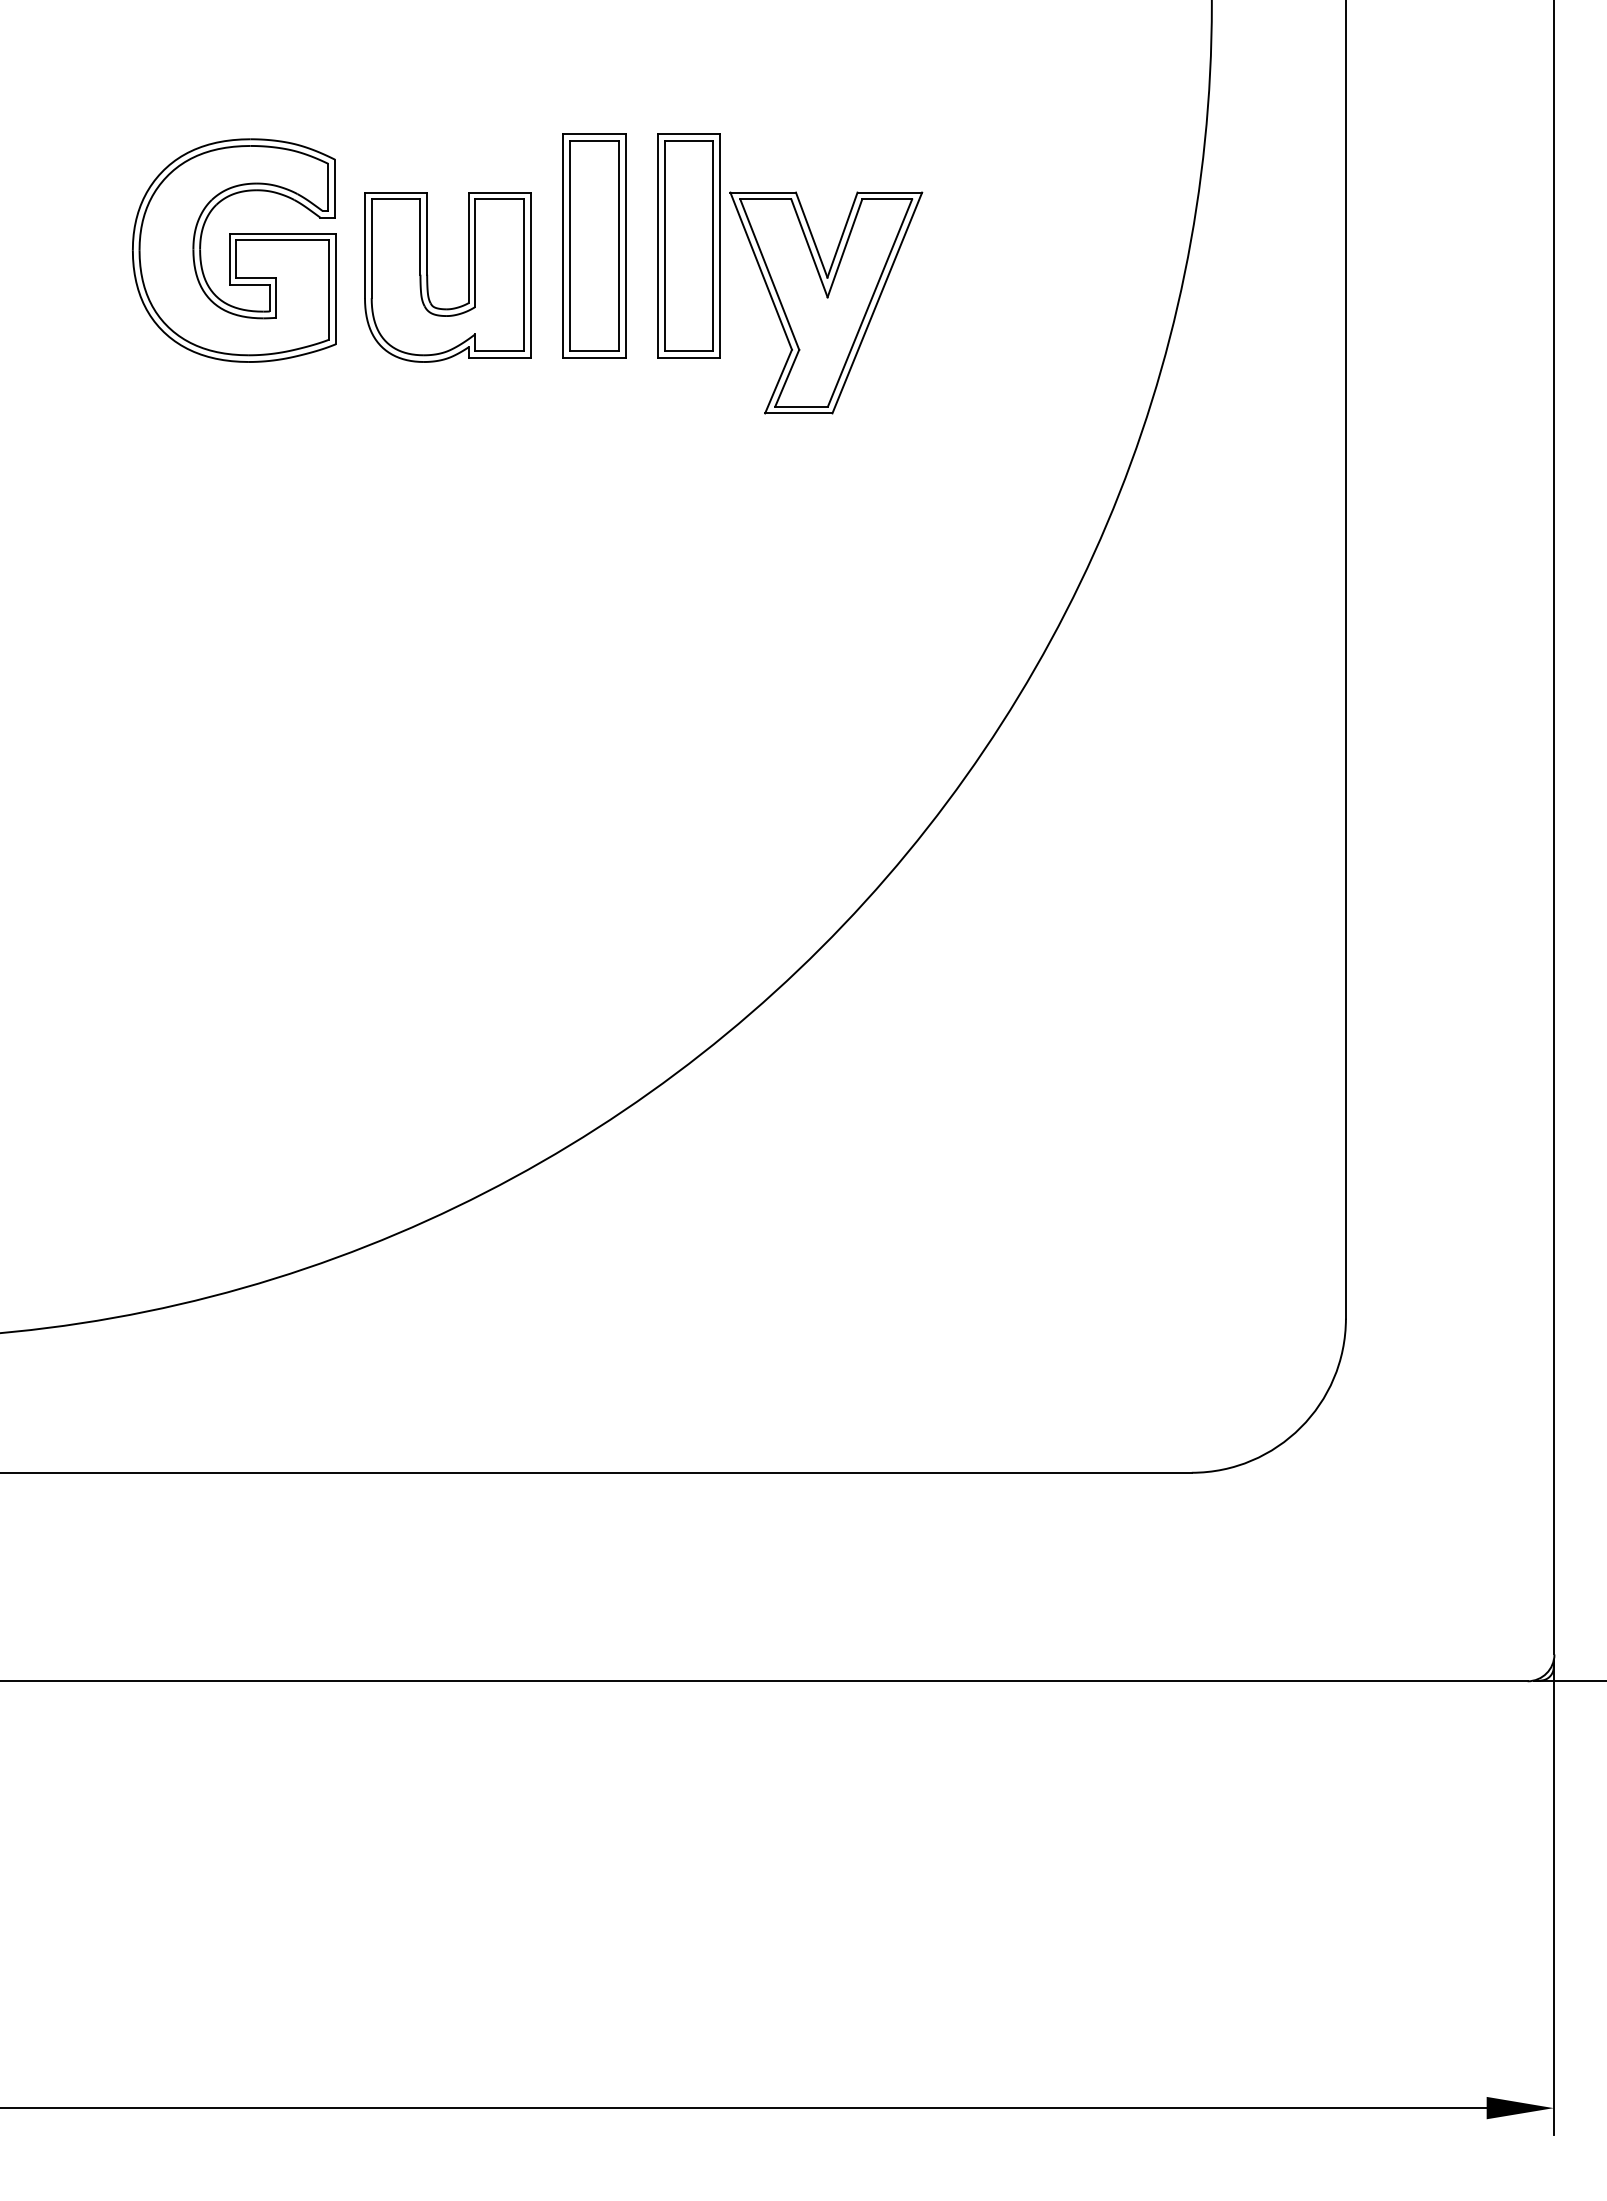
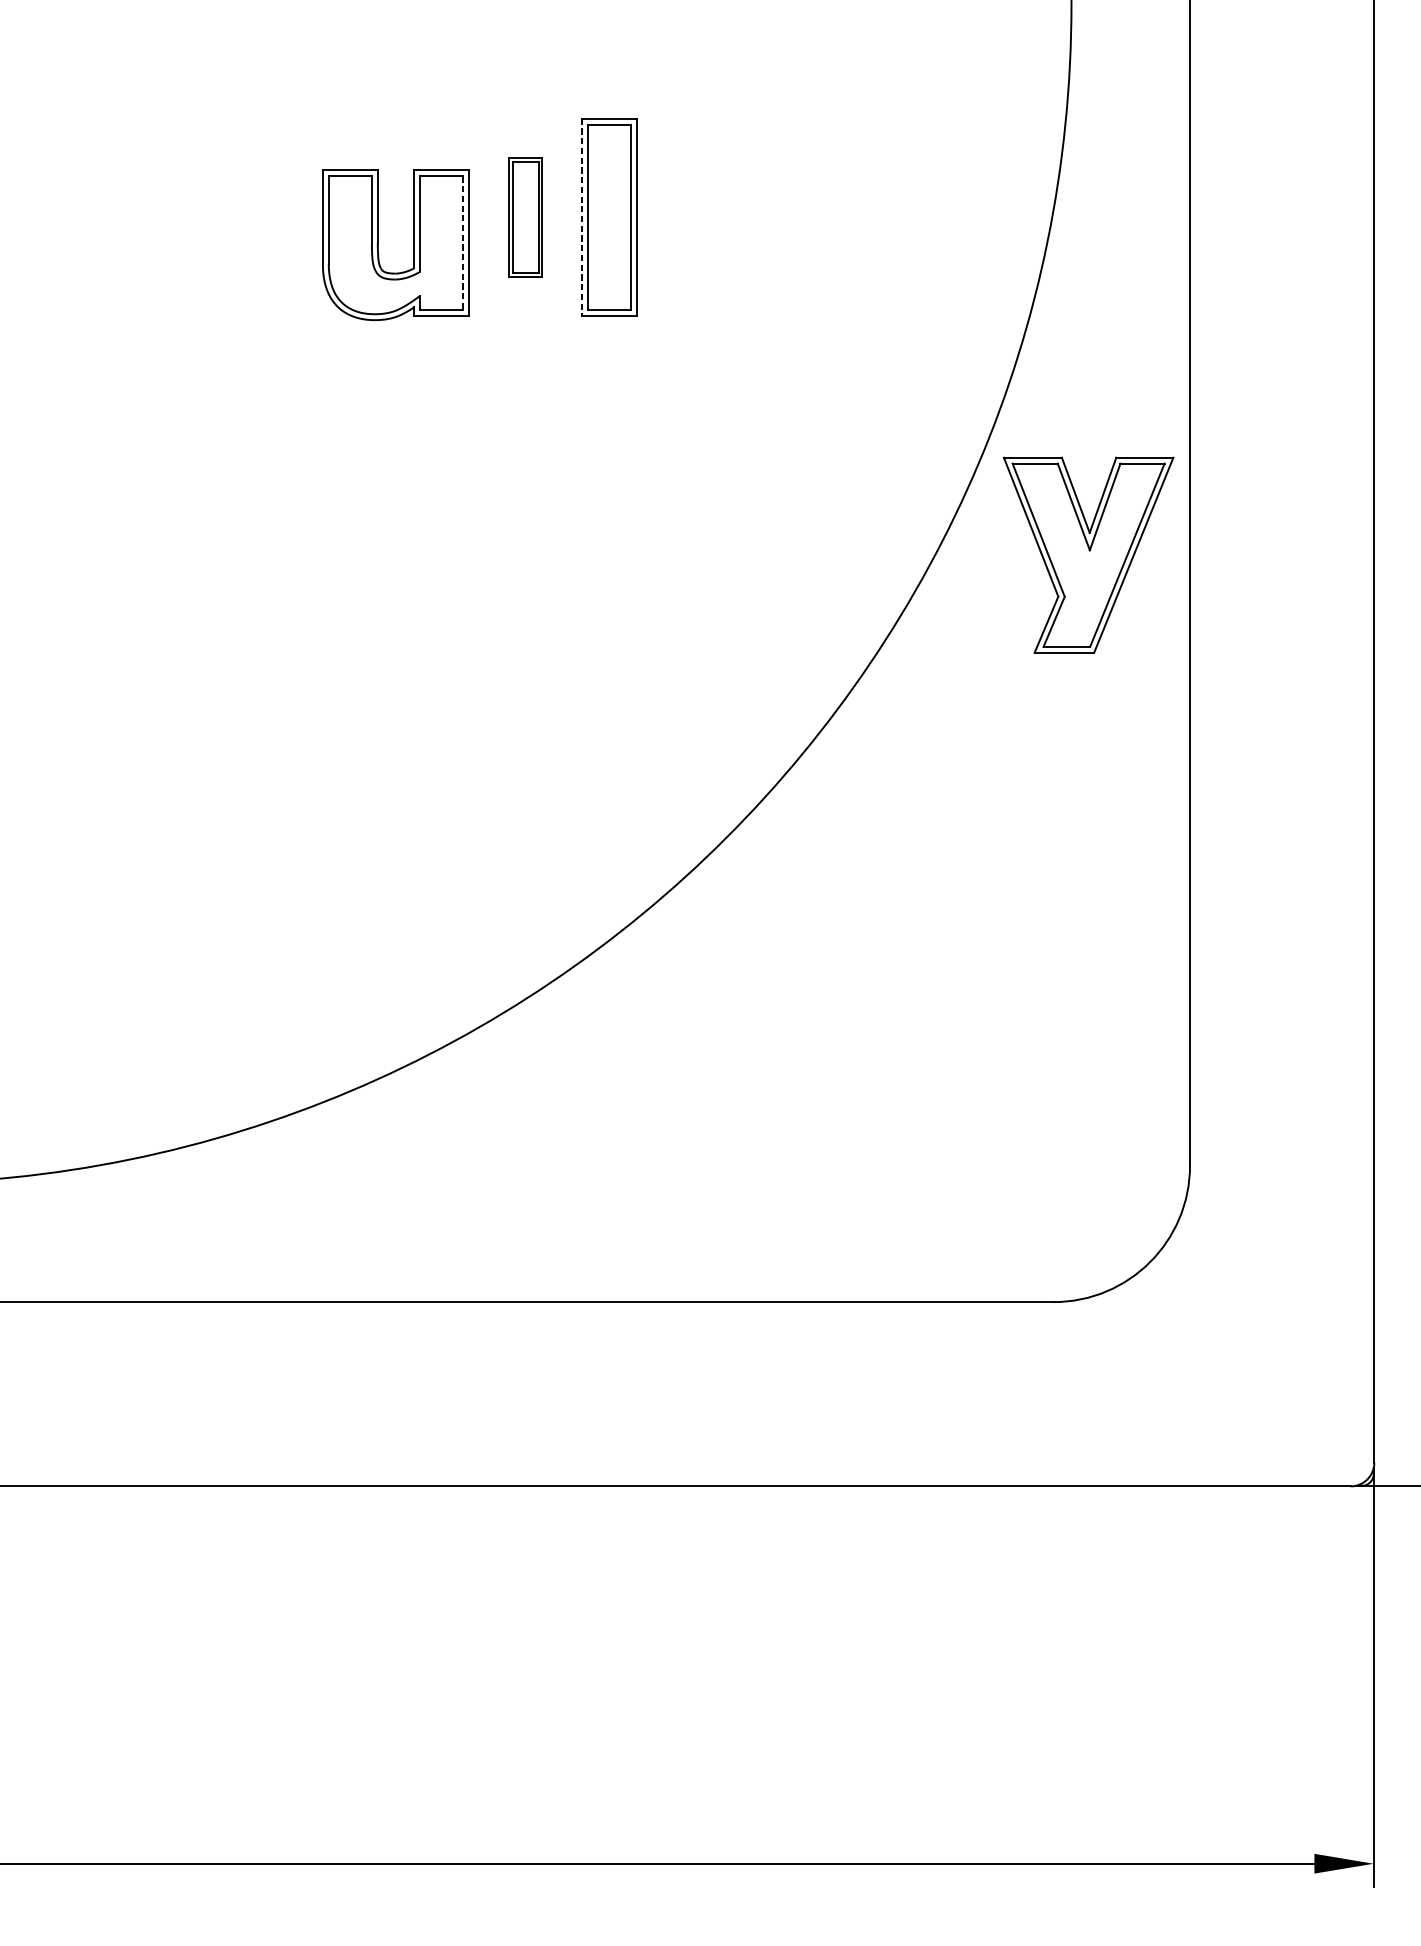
part: (594, 245) -> (525, 217), size x0.6
line: (657, 245) -> (581, 217), solid -> dashed
part: (234, 250) -> (207, 221), removed
line: (524, 275) -> (463, 243), solid -> dashed
part: (826, 302) -> (1088, 554), moved

